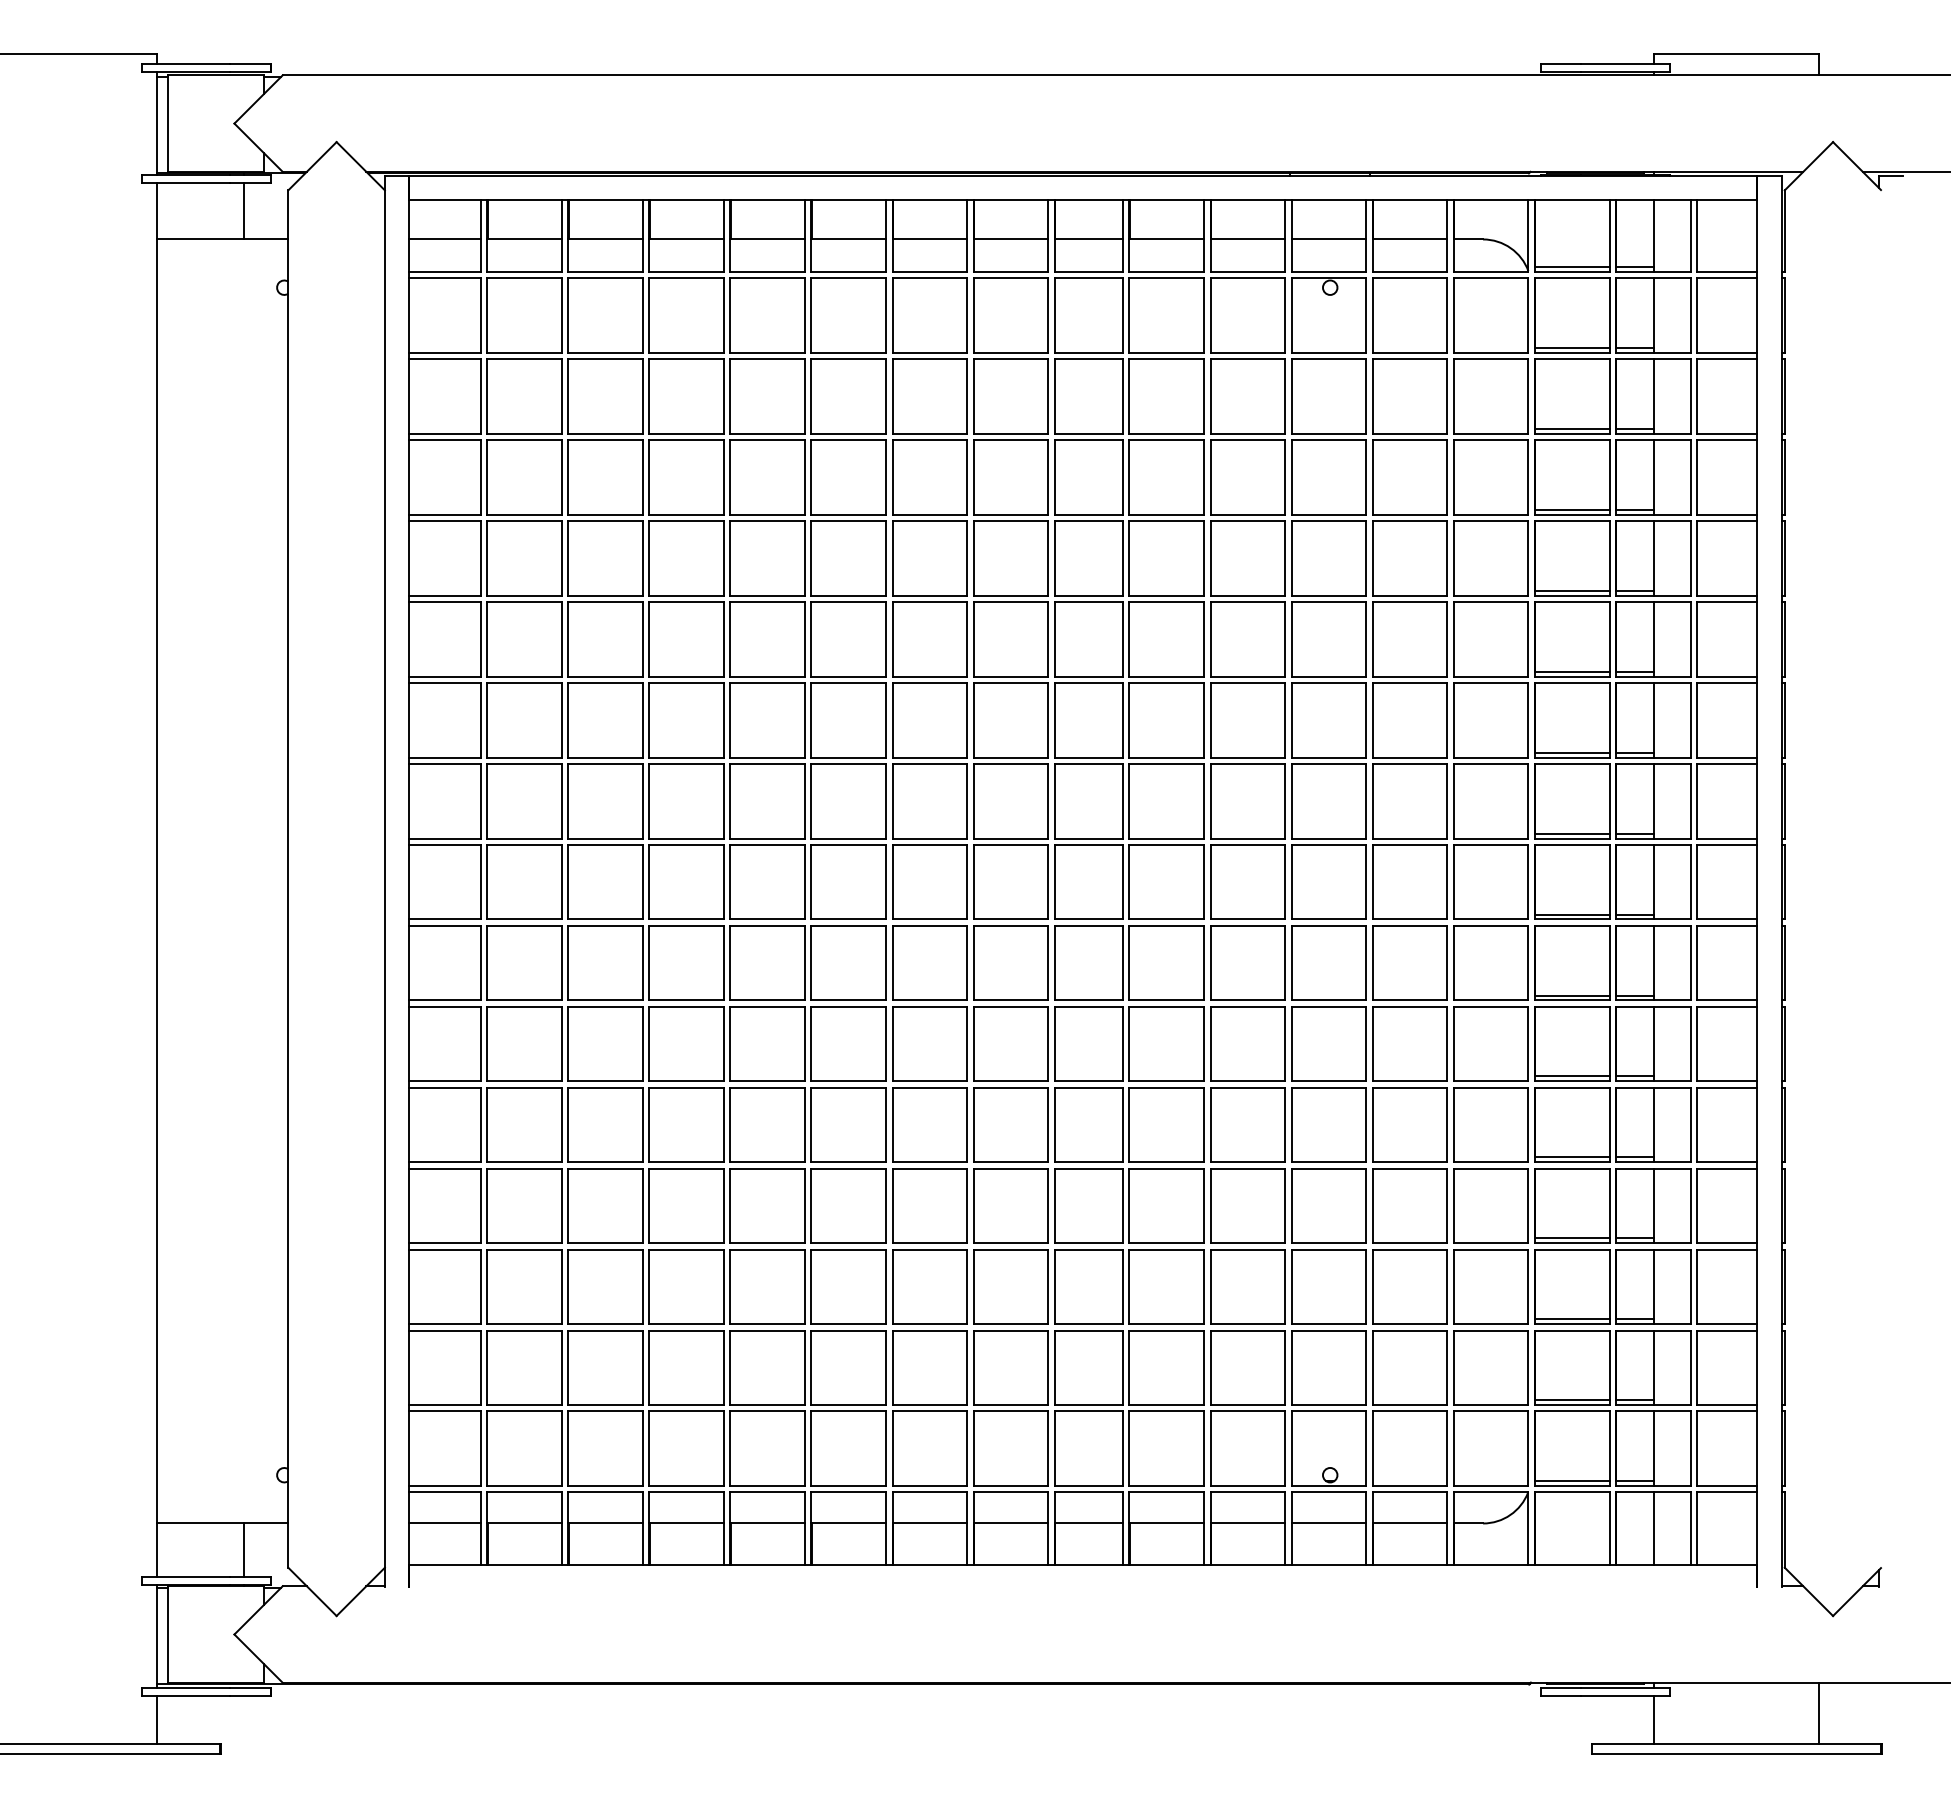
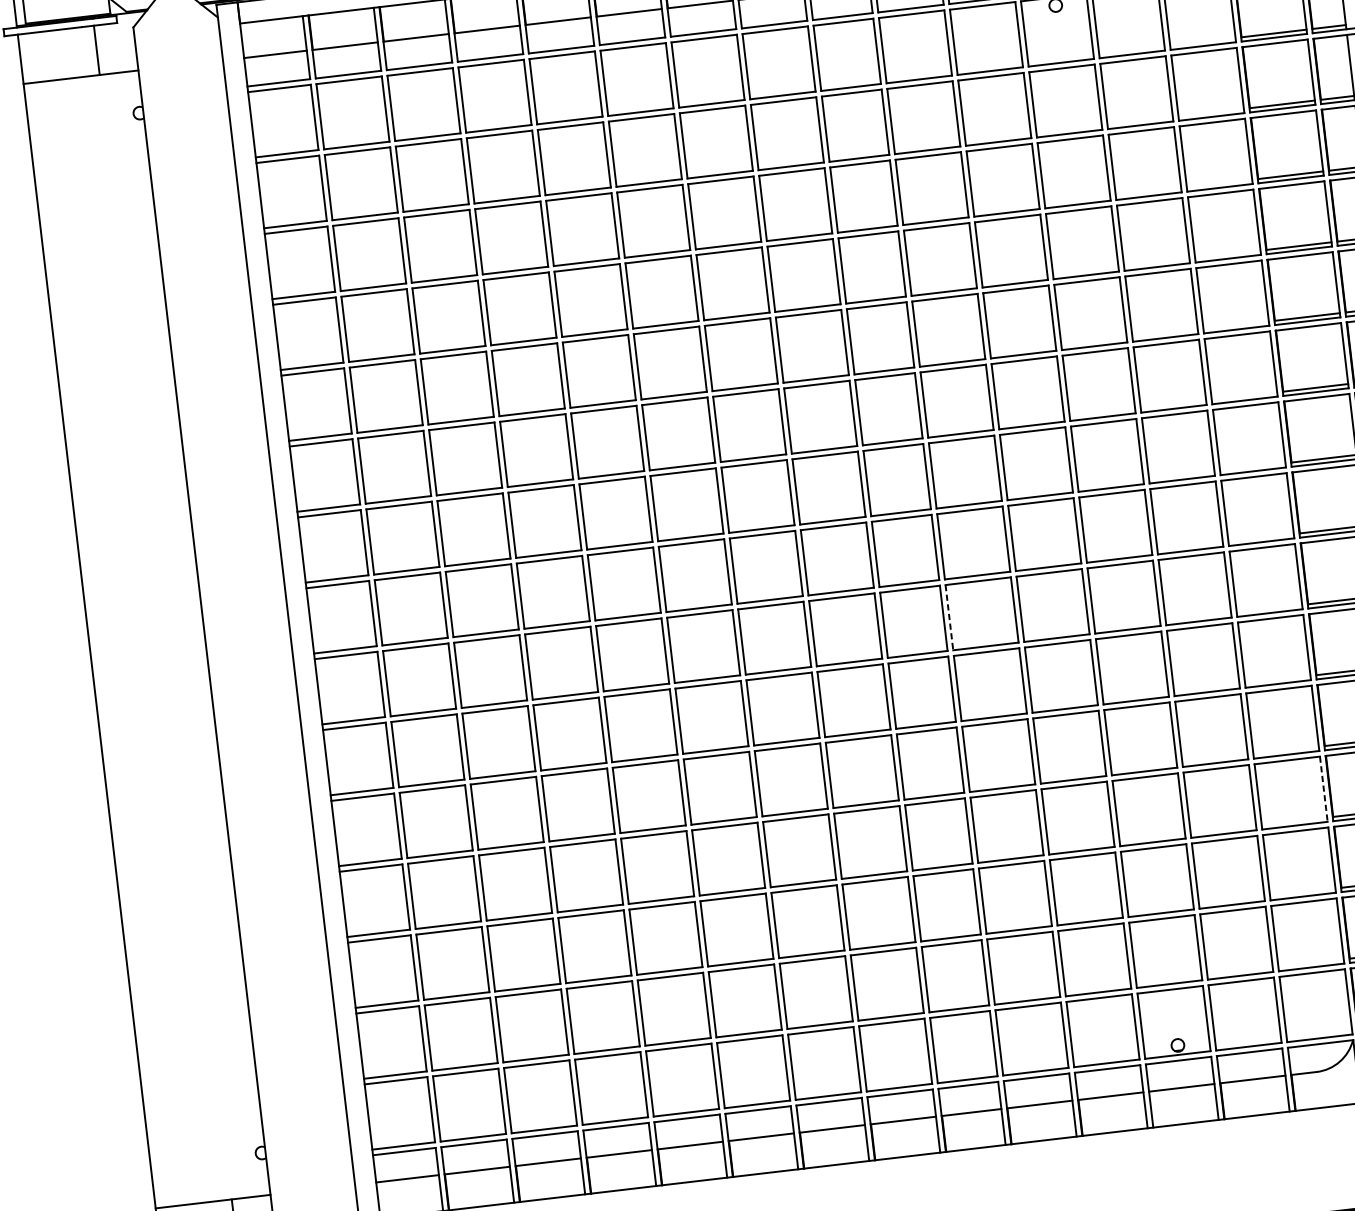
line: (1129, 963) -> (949, 617), solid -> dashed
line: (1528, 1206) -> (1323, 789), solid -> dashed

